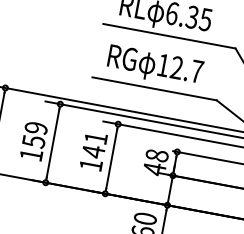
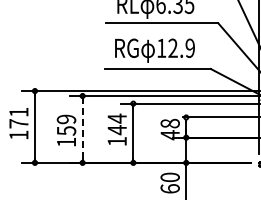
text: (197, 71) -> (190, 48), 12.7 -> 12.9
text: (95, 137) -> (116, 118), 141 -> 144
line: (53, 142) -> (82, 128), solid -> dashed

